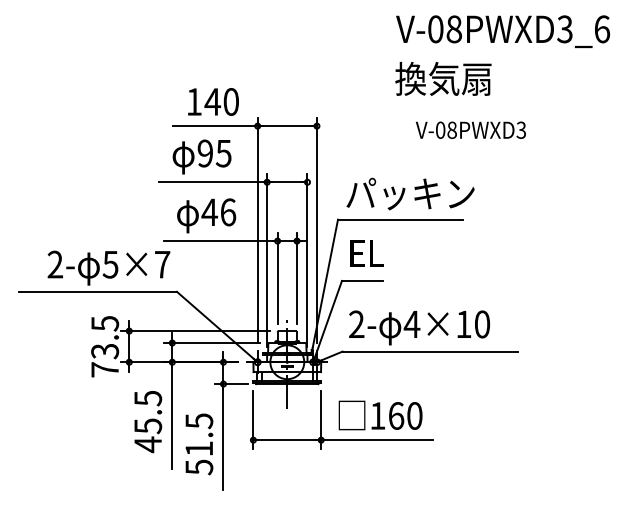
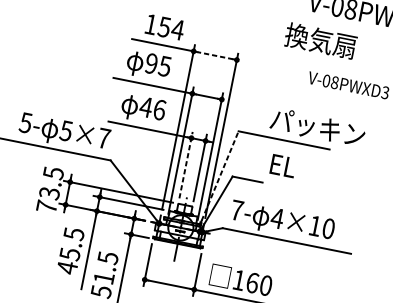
text: (443, 78) -> (320, 40), moved
text: (221, 101) -> (170, 28), 140 -> 154
line: (287, 126) -> (215, 55), solid -> dashed
text: (410, 193) -> (317, 127), moved
text: (366, 253) -> (282, 165), moved
text: (54, 264) -> (25, 122), 2- -> 5-
line: (277, 278) -> (185, 165), solid -> dashed
line: (325, 283) -> (220, 176), solid -> dashed
text: (356, 323) -> (237, 209), 2- -> 7-

